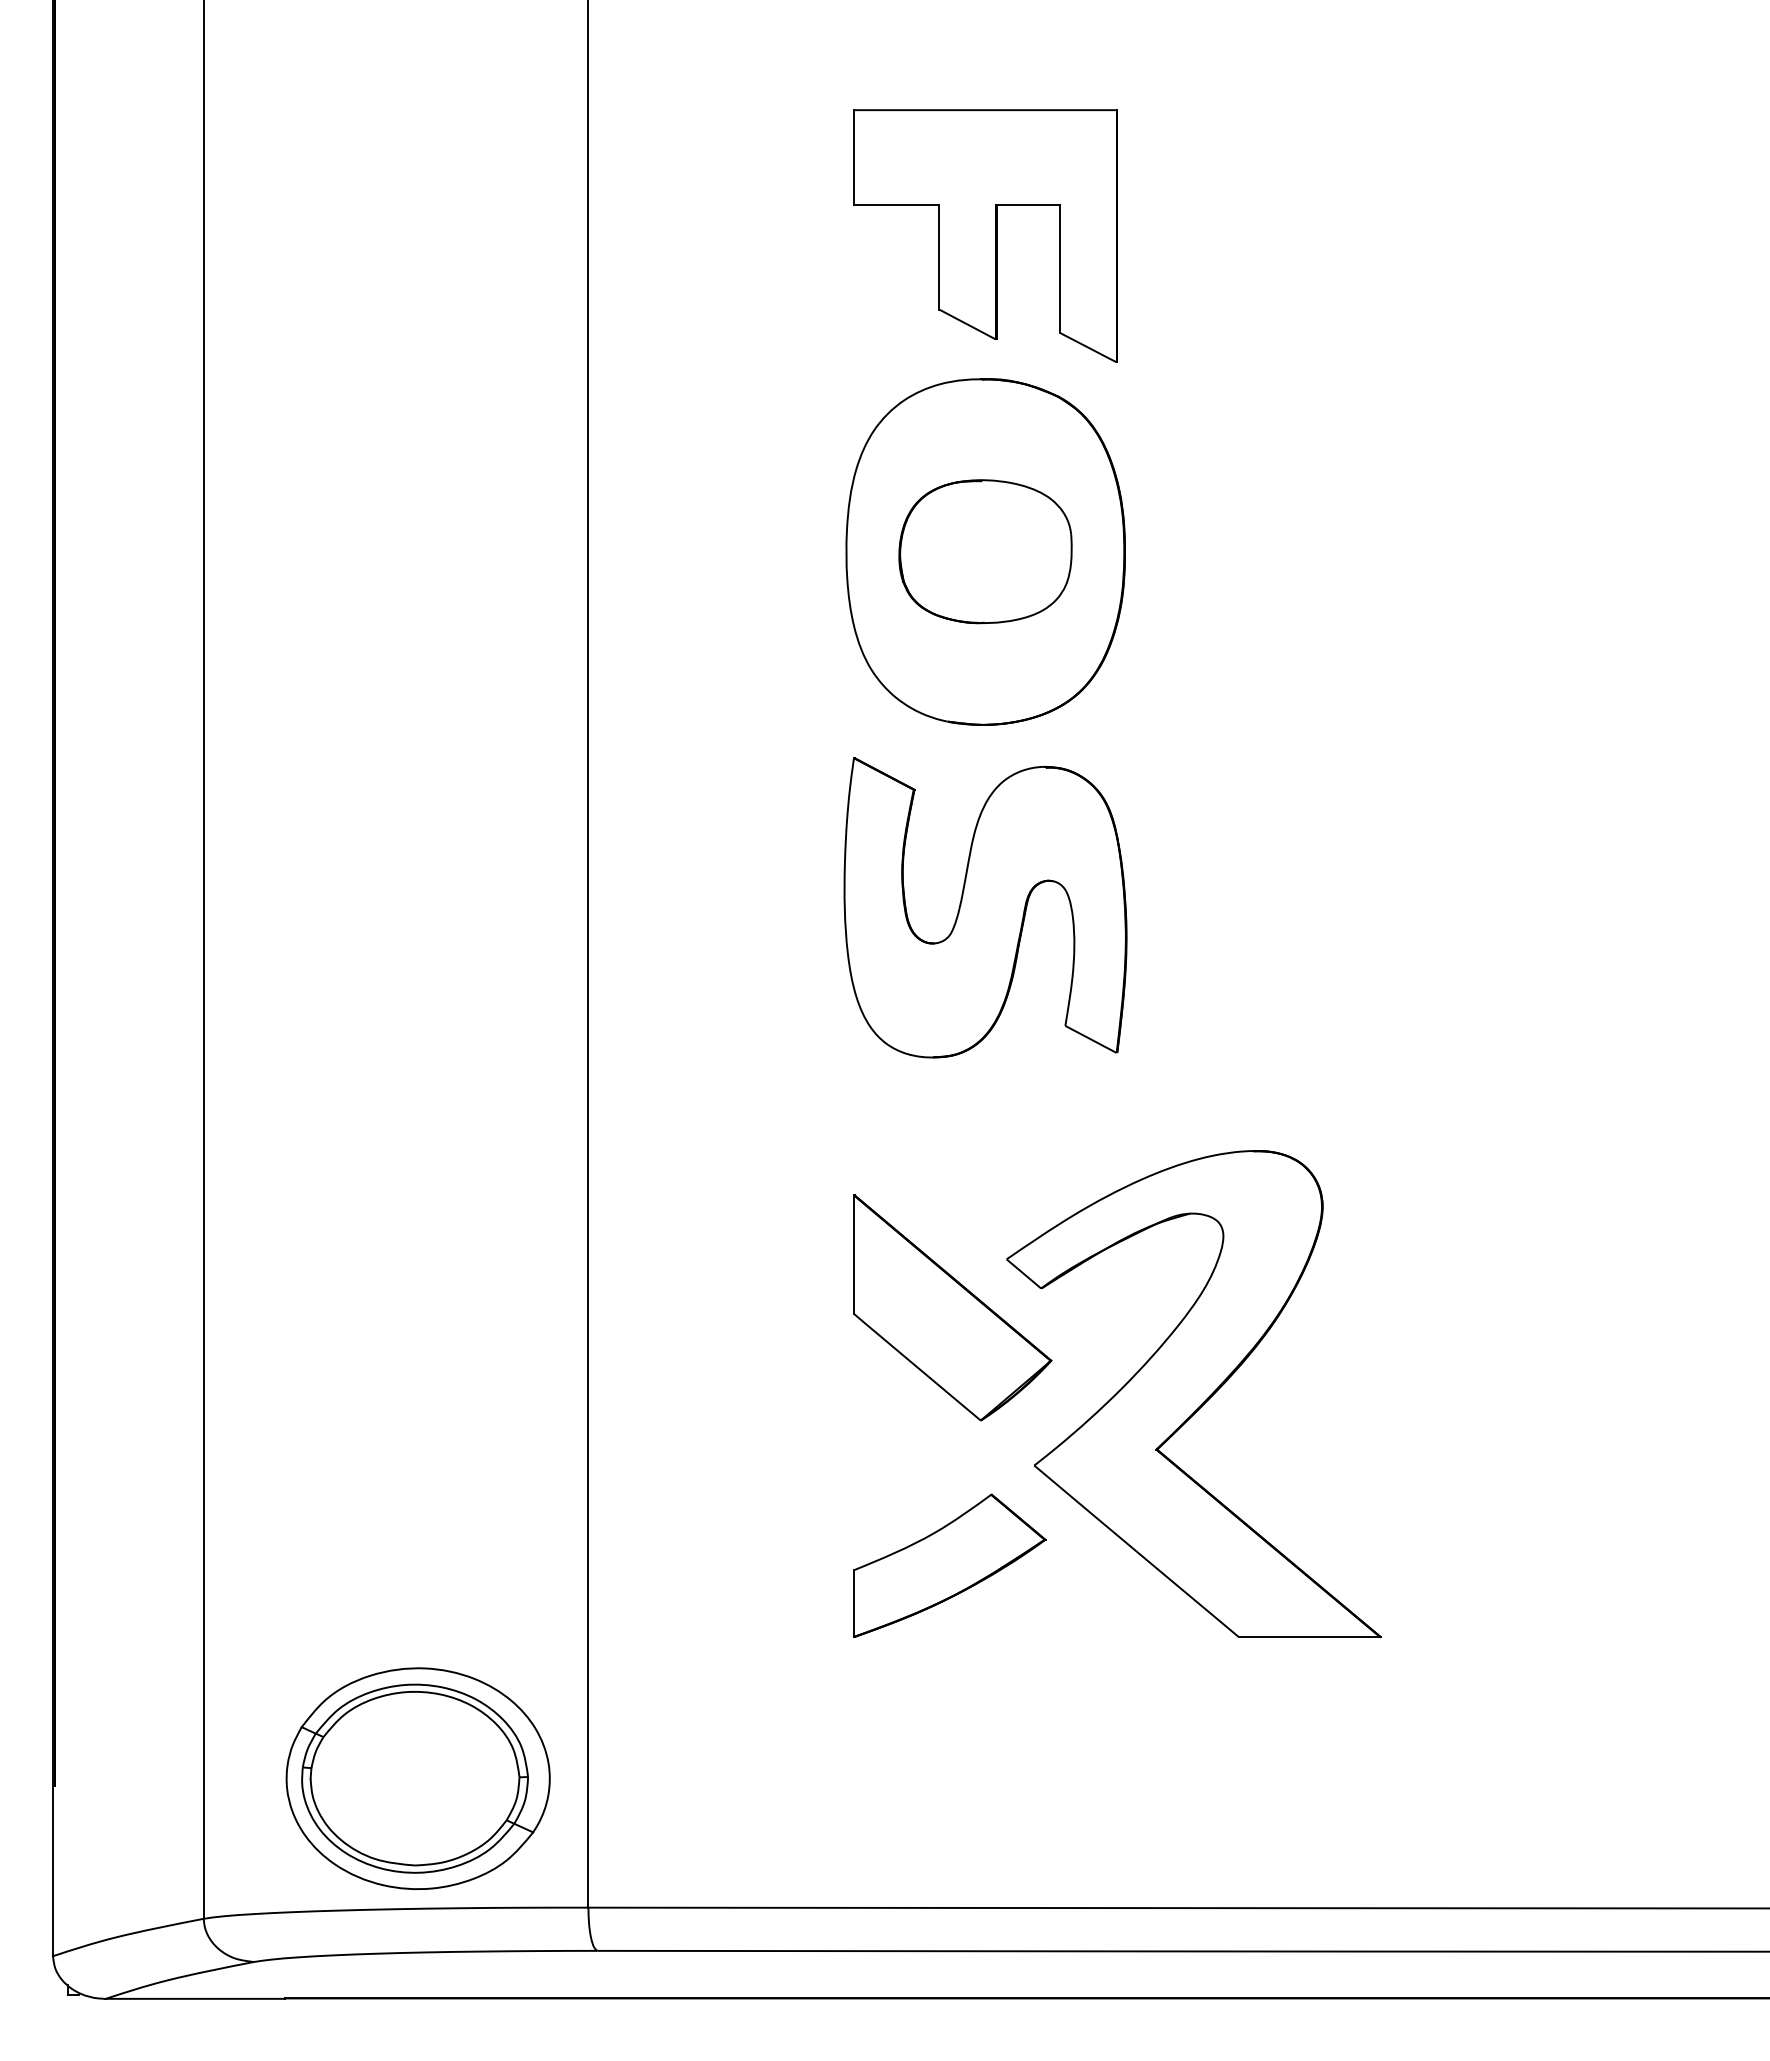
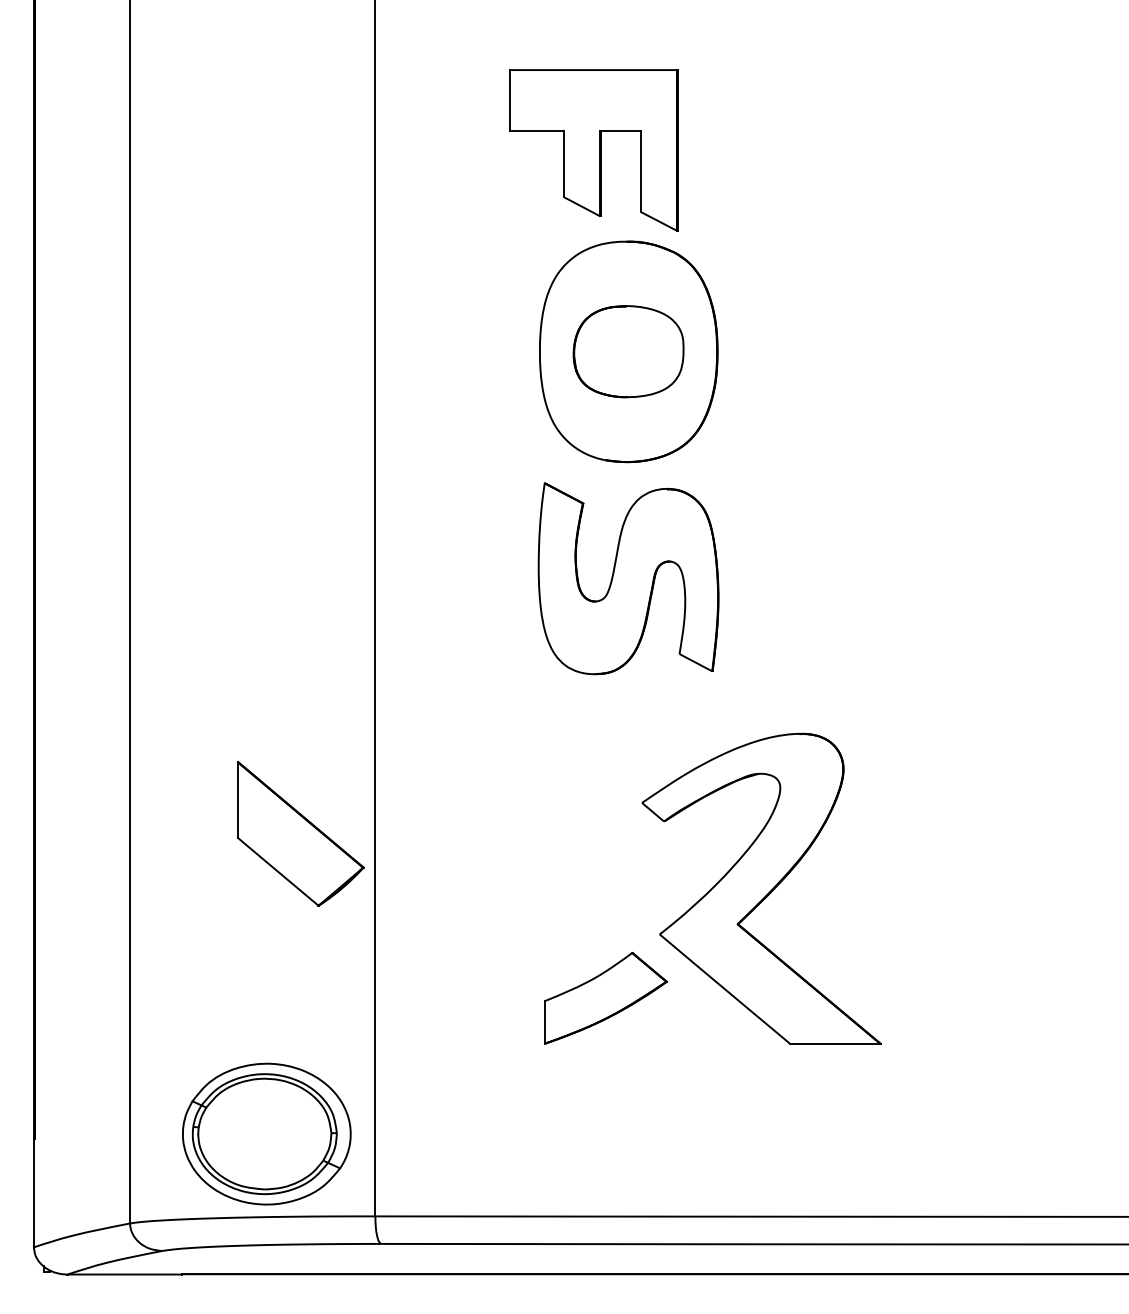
part: (985, 236) -> (593, 150), moved
part: (952, 1307) -> (300, 833), moved

